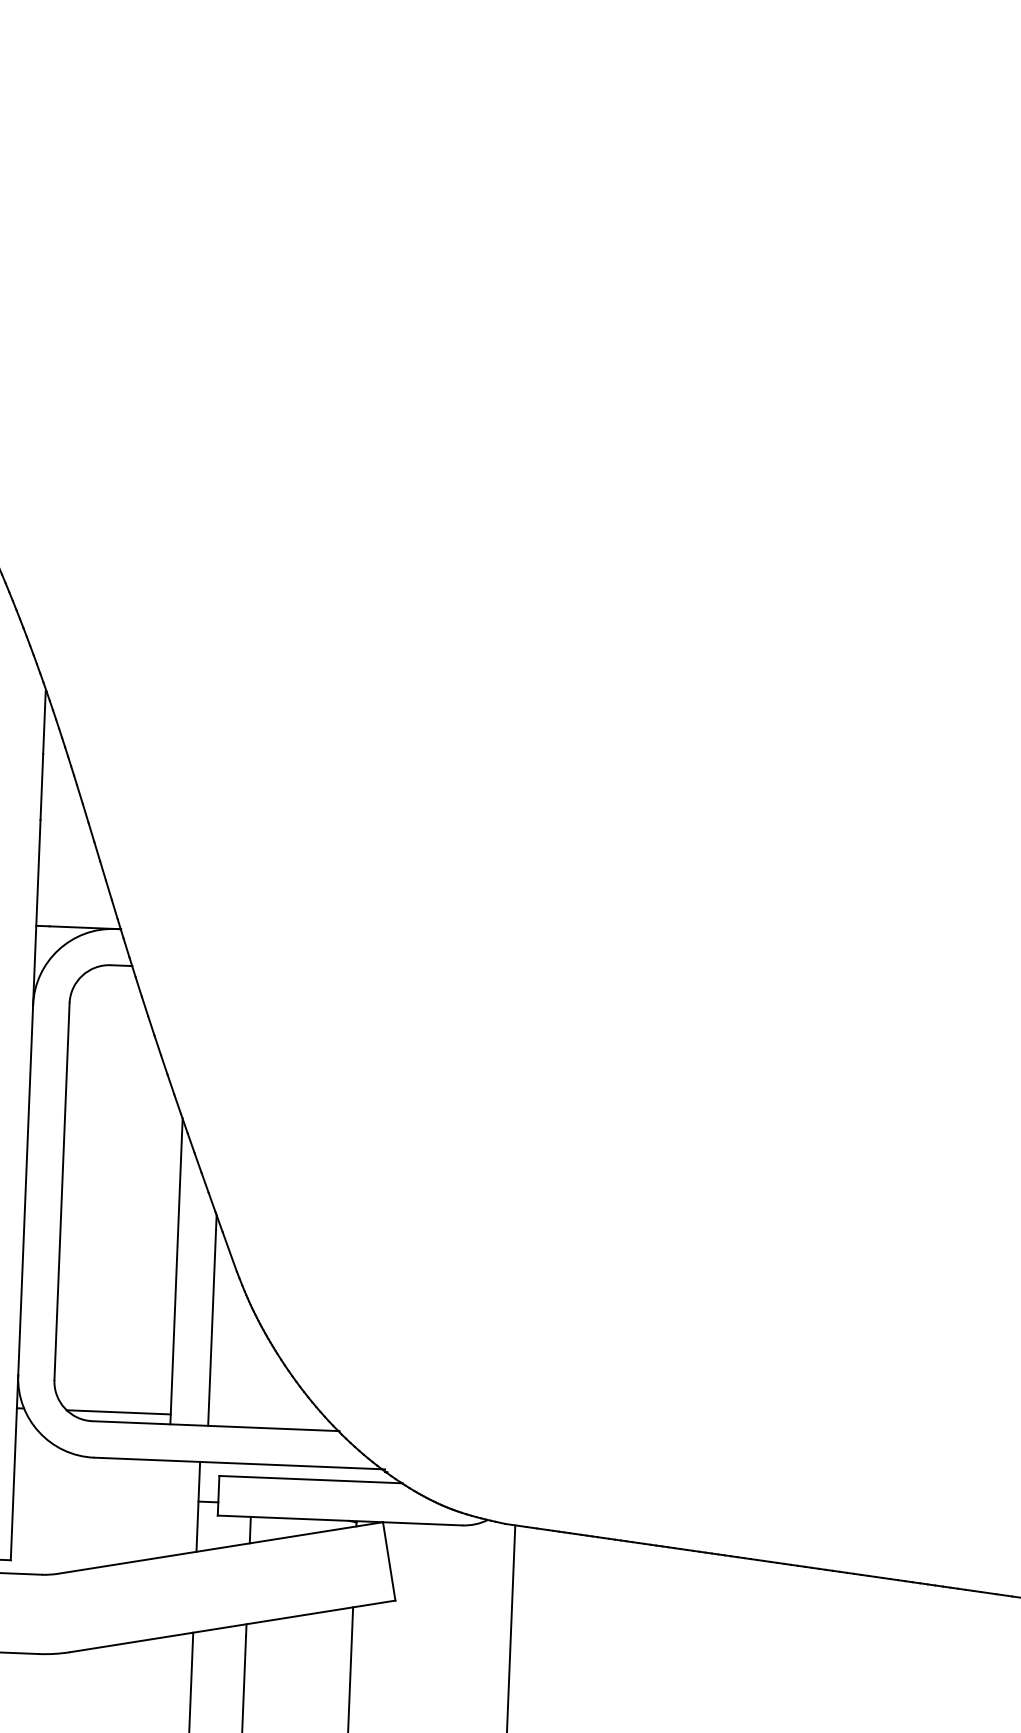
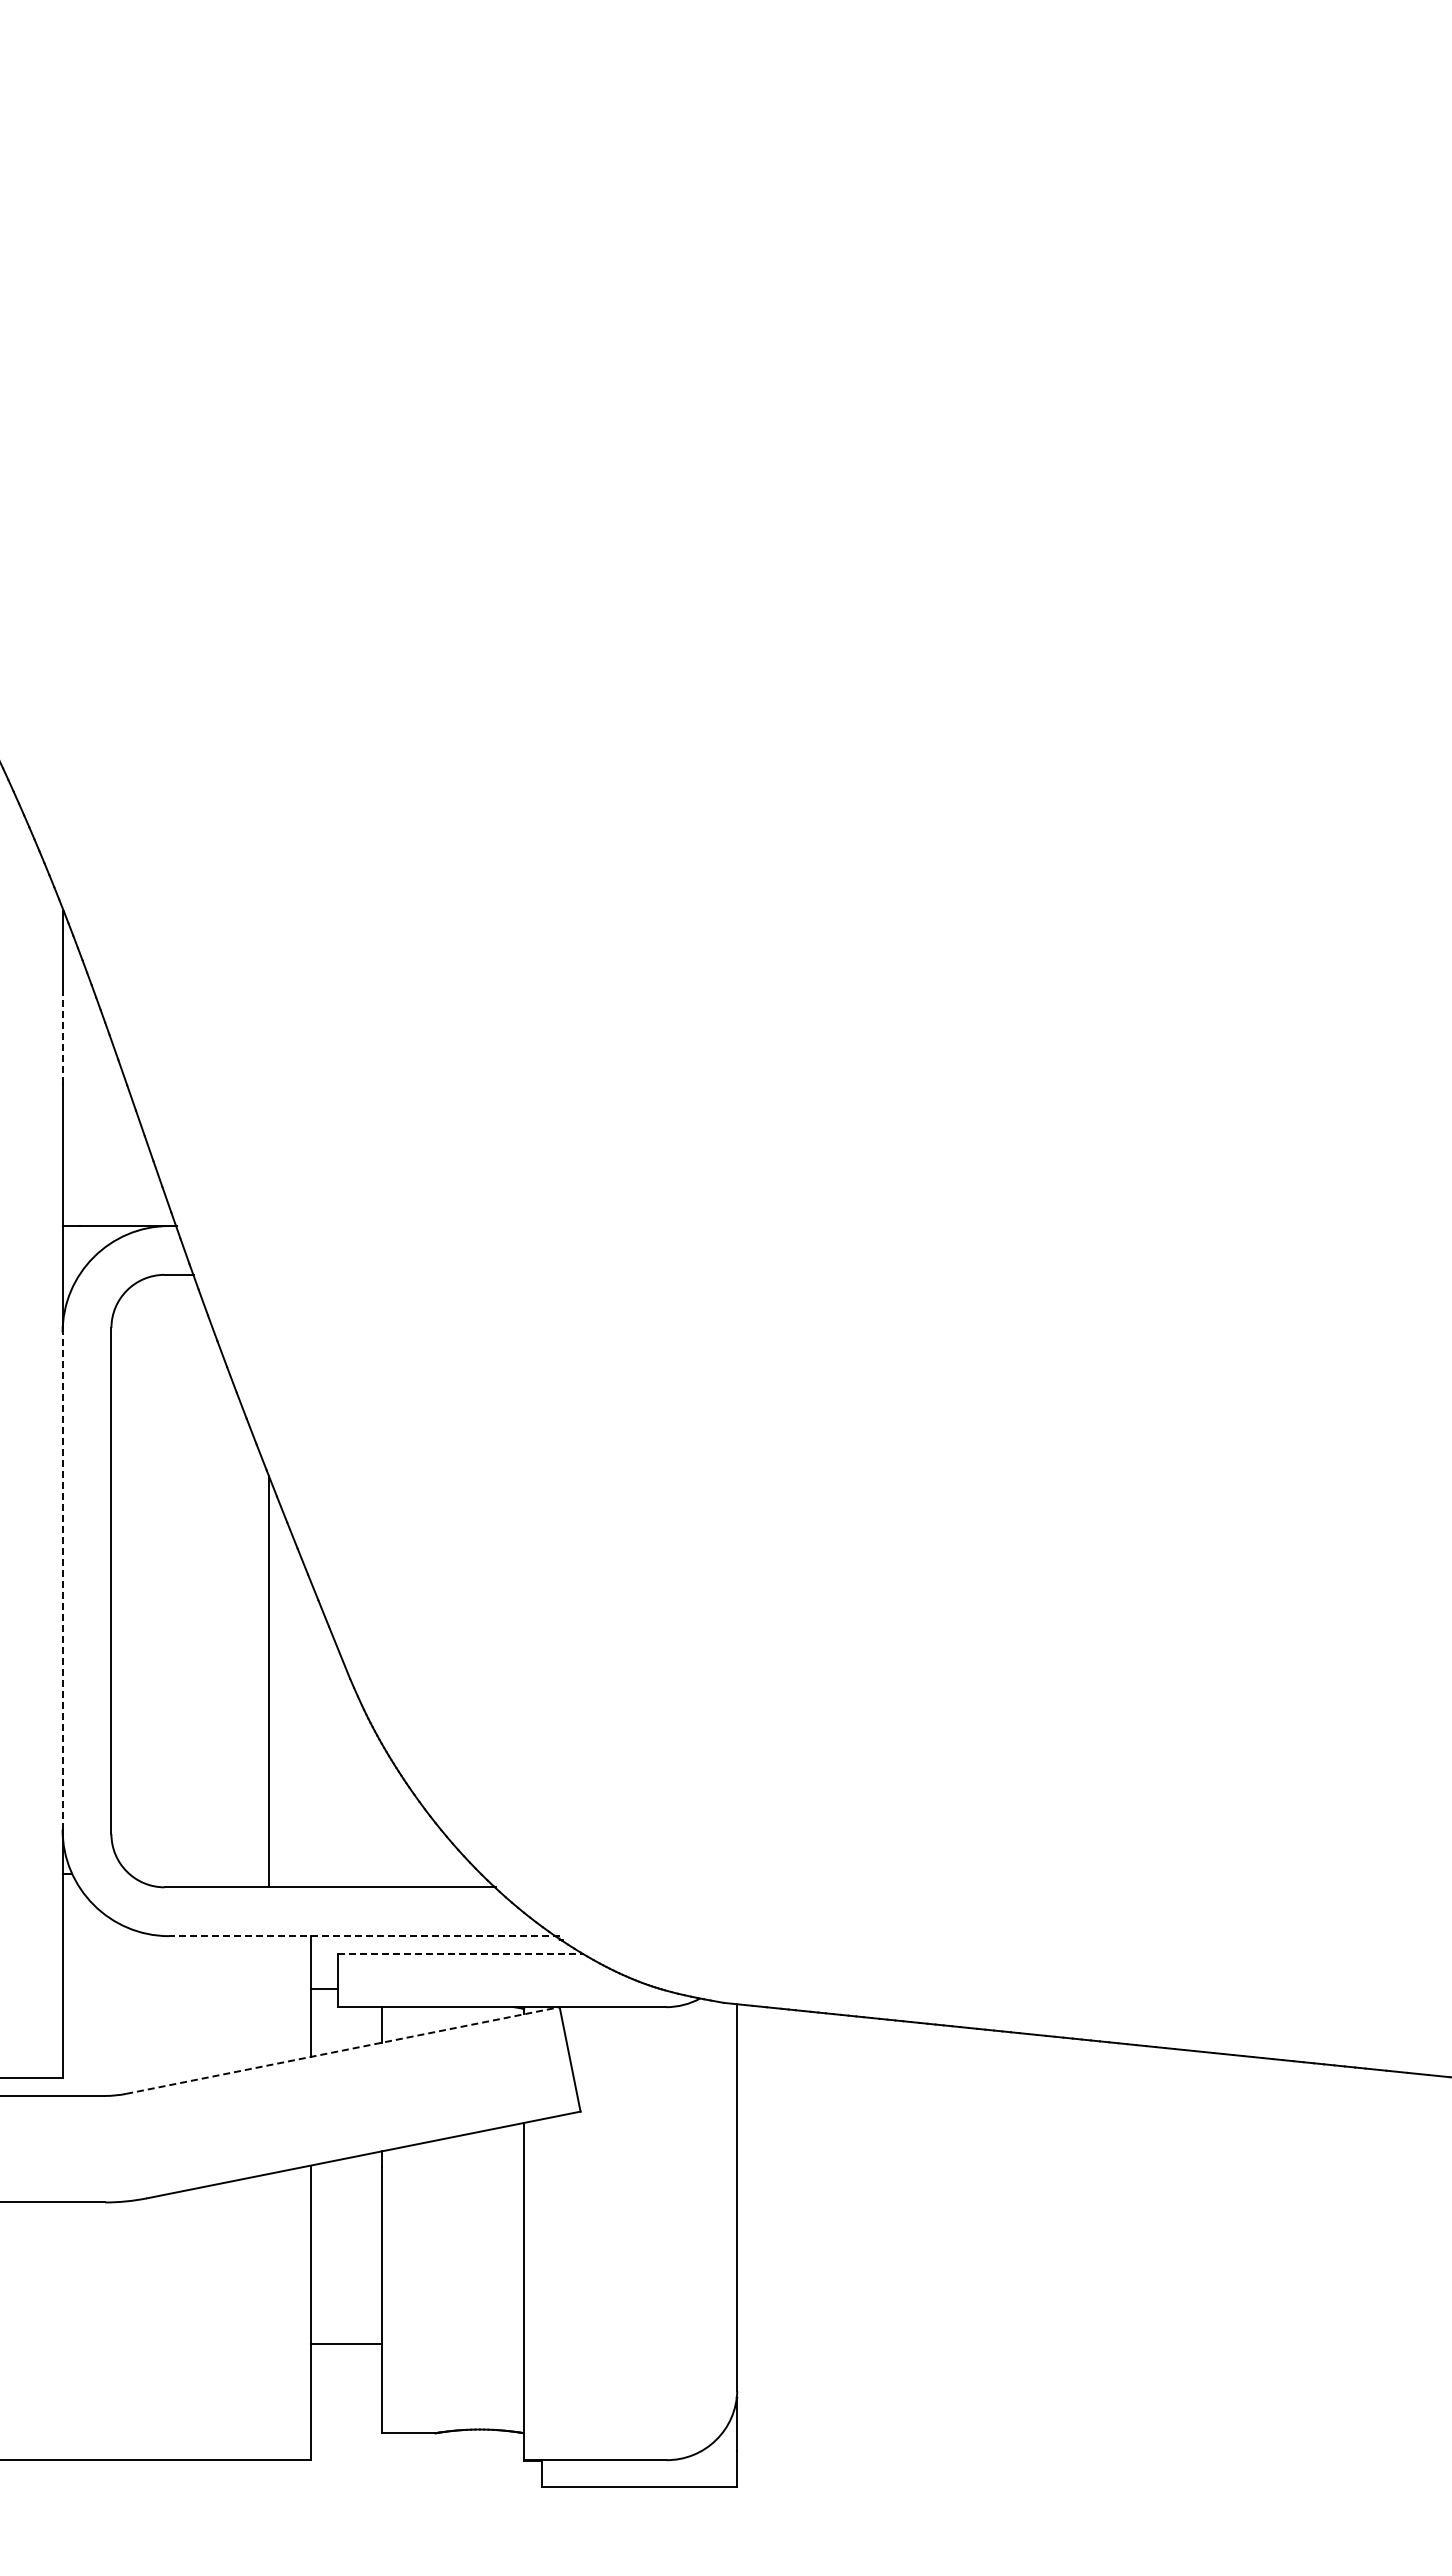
line: (41, 786) -> (62, 1039), solid -> dashed
line: (25, 1190) -> (62, 1581), solid -> dashed
line: (212, 1320) -> (320, 1745), removed
line: (118, 1412) -> (199, 1874), removed
line: (239, 1463) -> (363, 1936), solid -> dashed
line: (311, 1479) -> (461, 1953), solid -> dashed
line: (220, 1548) -> (343, 2050), solid -> dashed

